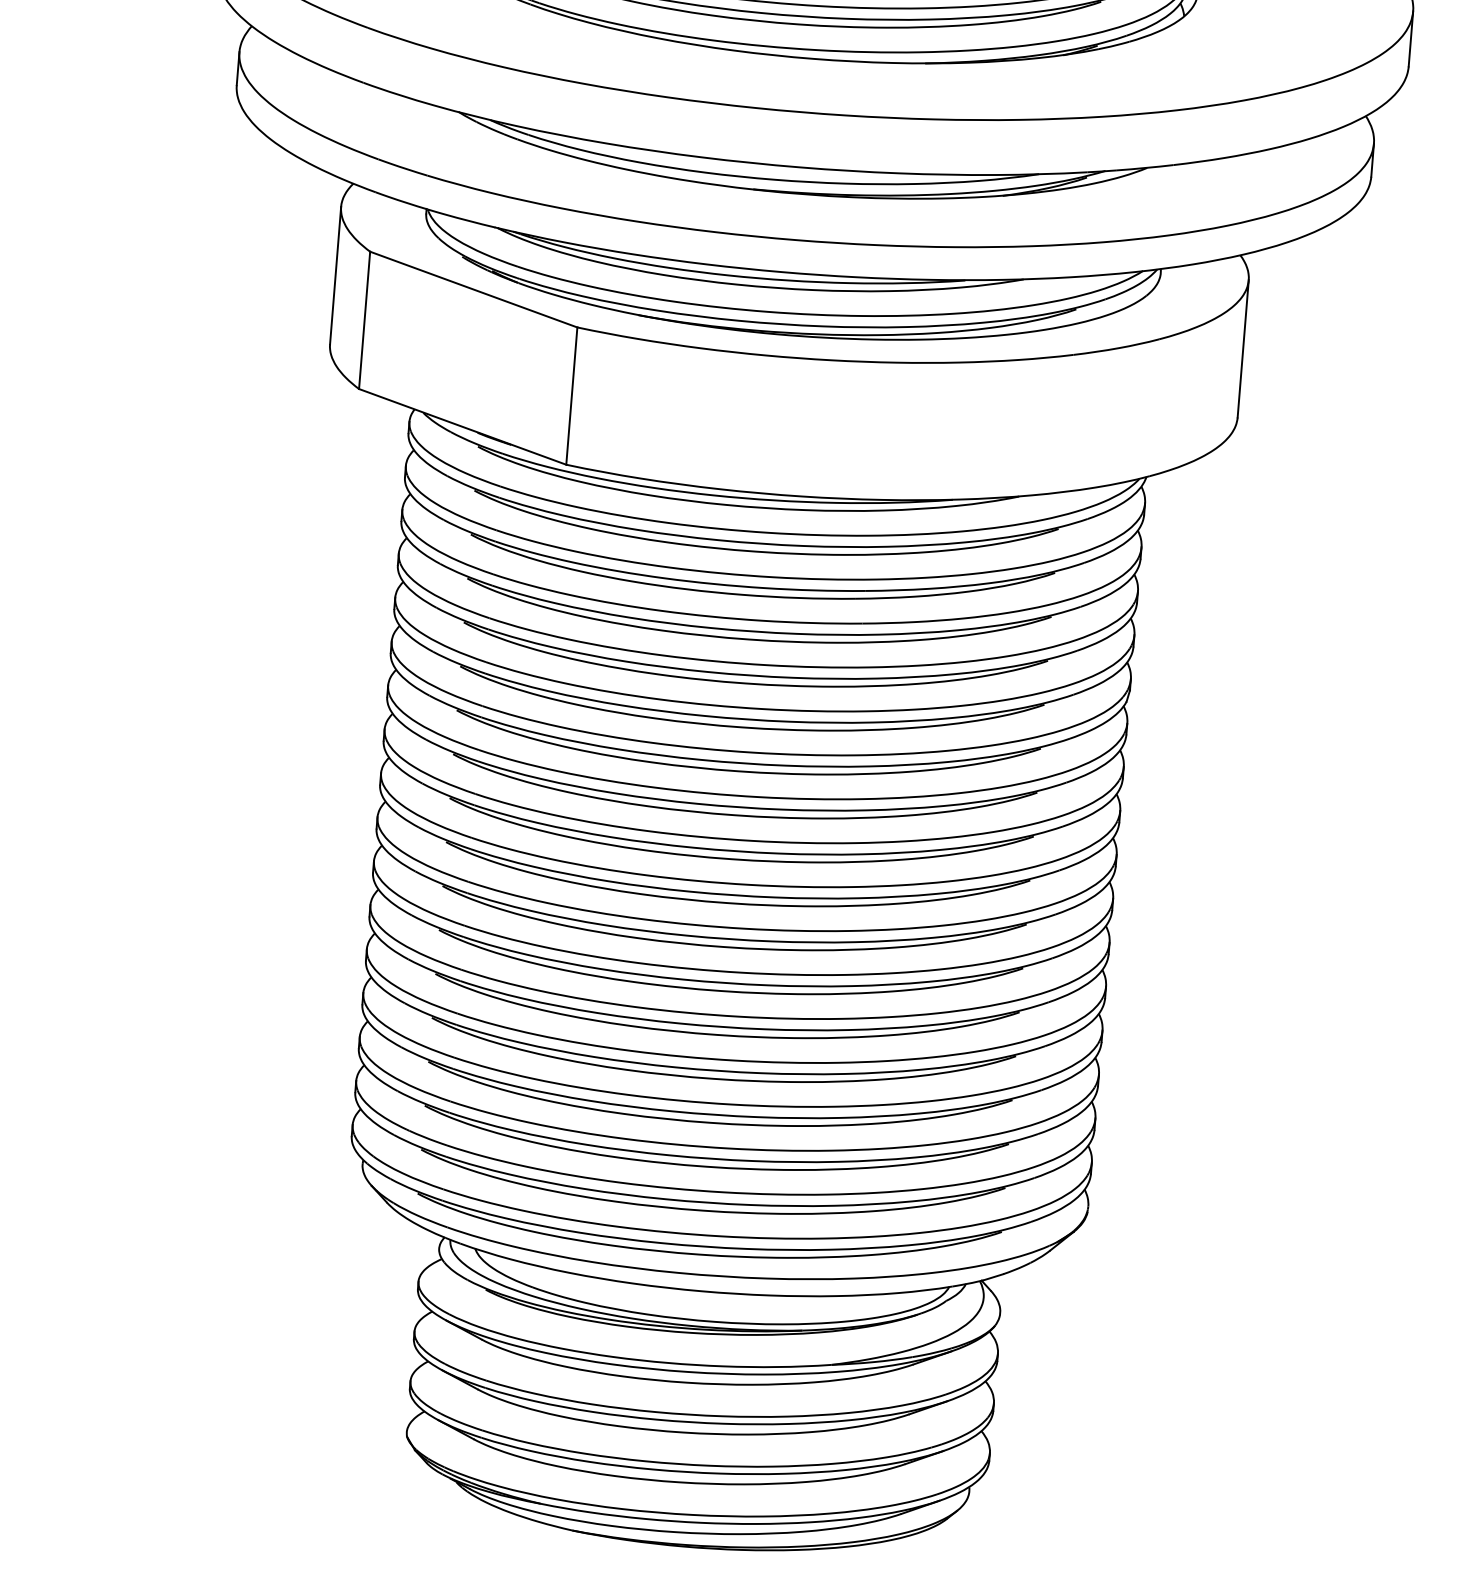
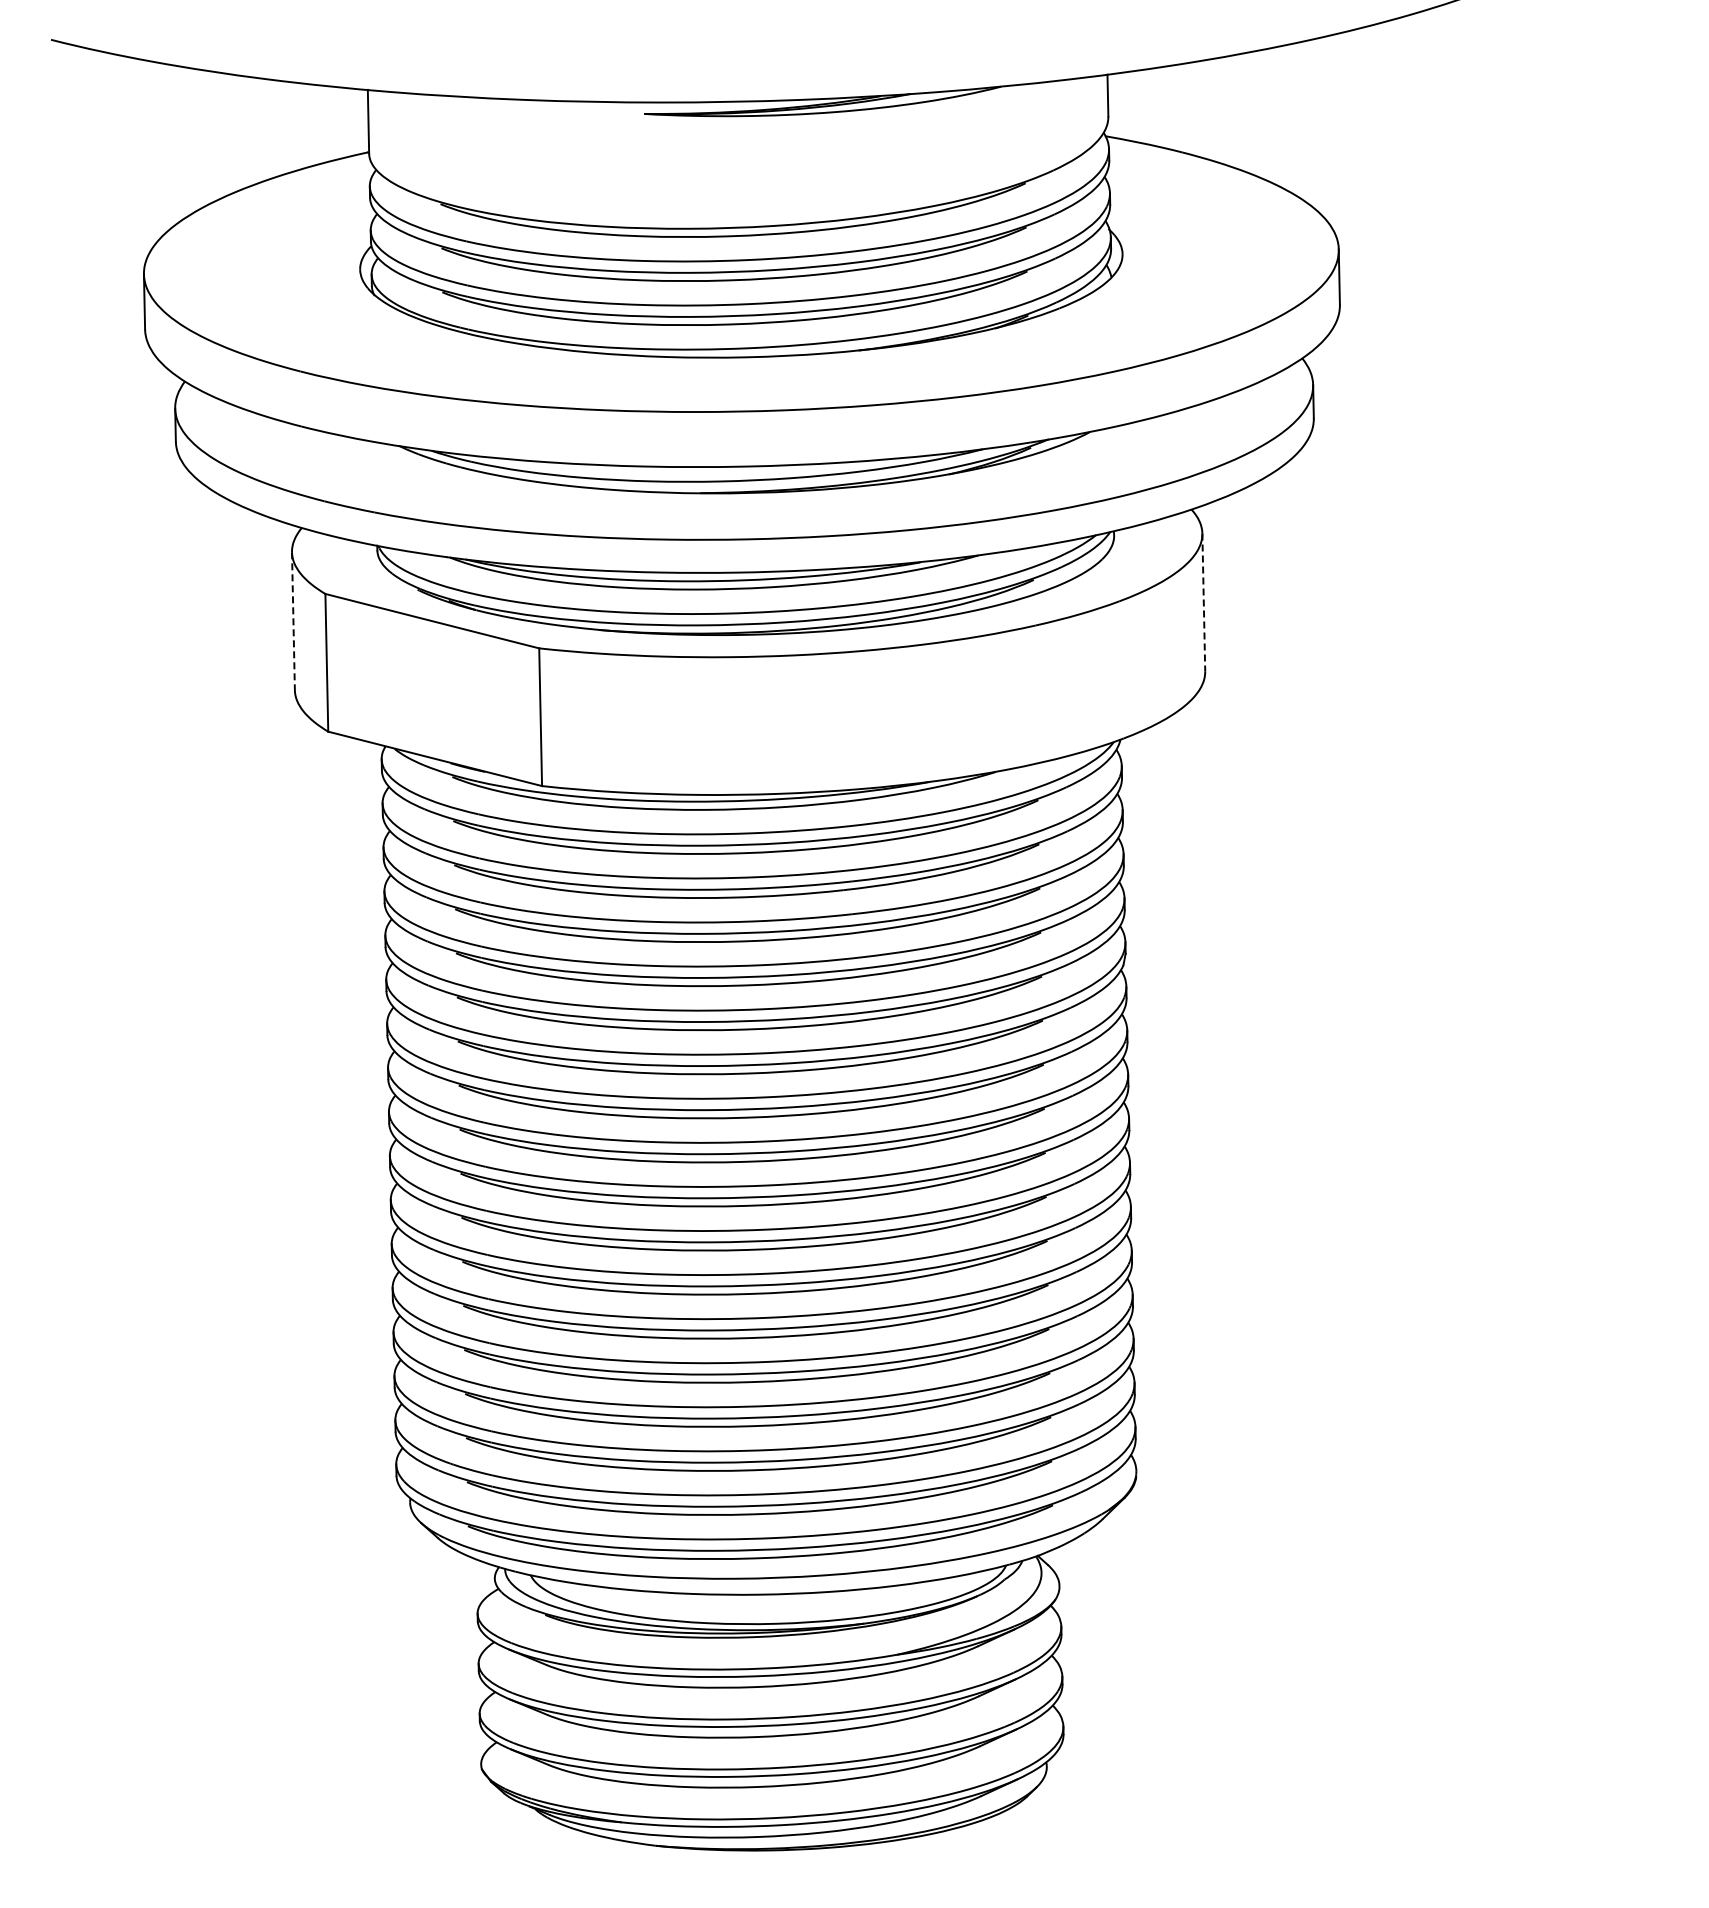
line: (335, 275) -> (293, 621), solid -> dashed
line: (1242, 348) -> (1203, 602), solid -> dashed

